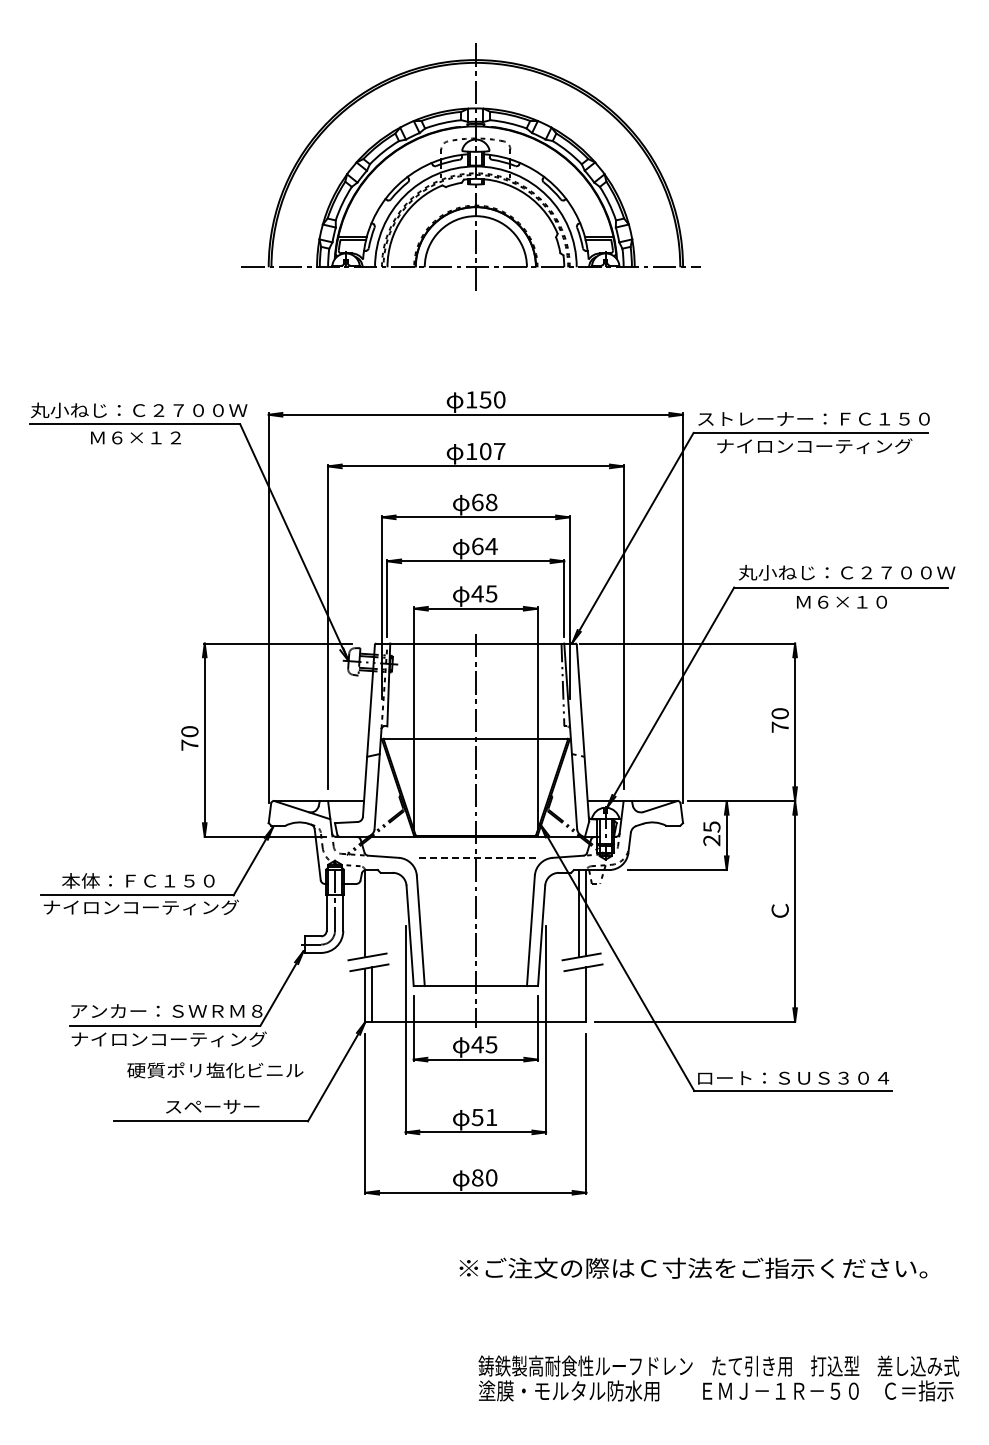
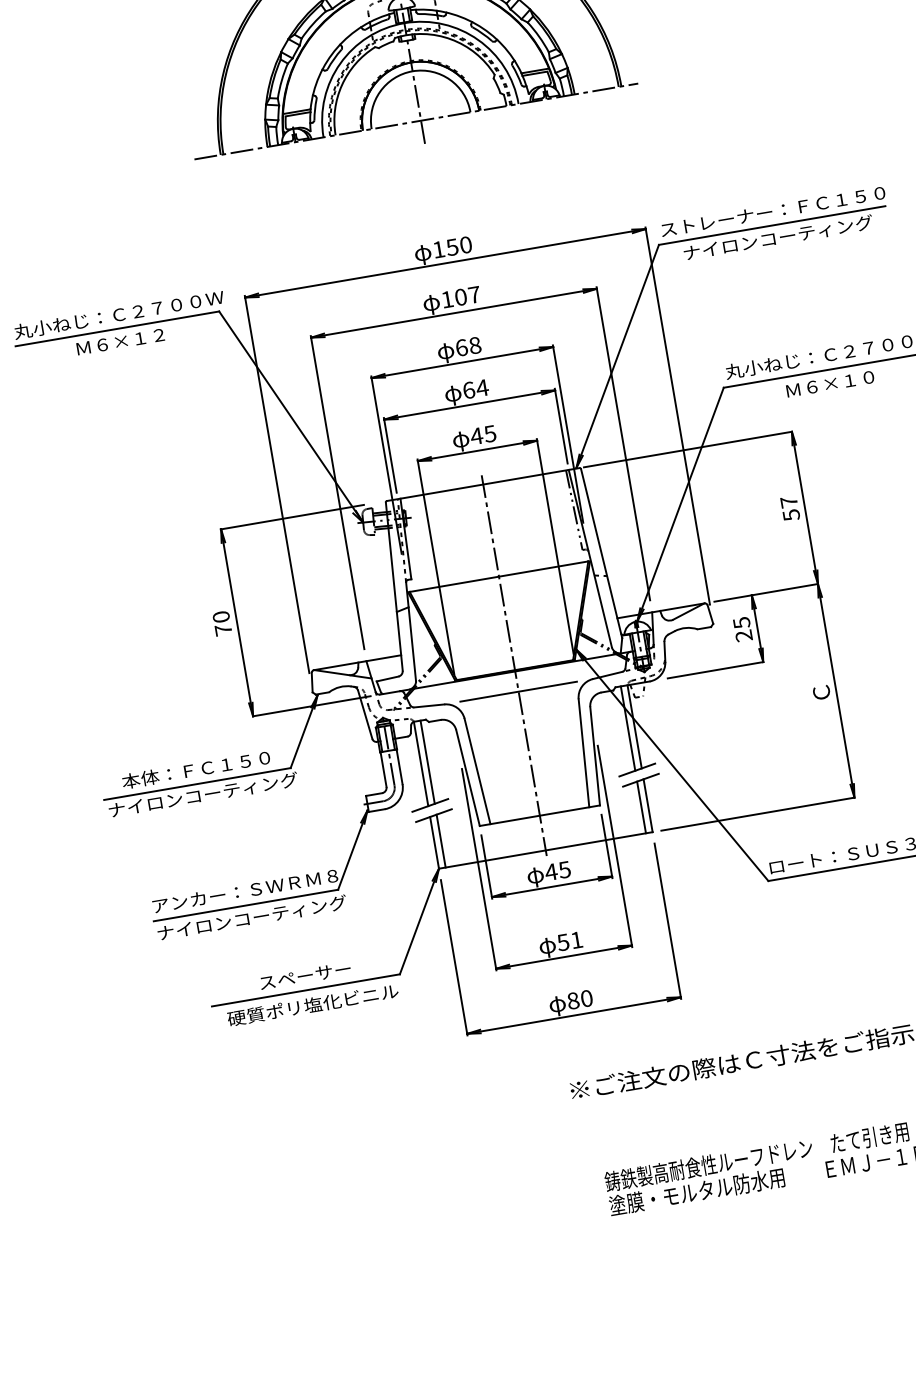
text: (779, 720) -> (789, 508), 70 -> 57
line: (475, 857) -> (518, 691), dashed -> solid
line: (372, 913) -> (427, 762), added
line: (579, 994) -> (641, 806), added
text: (215, 1070) -> (313, 1005), moved

